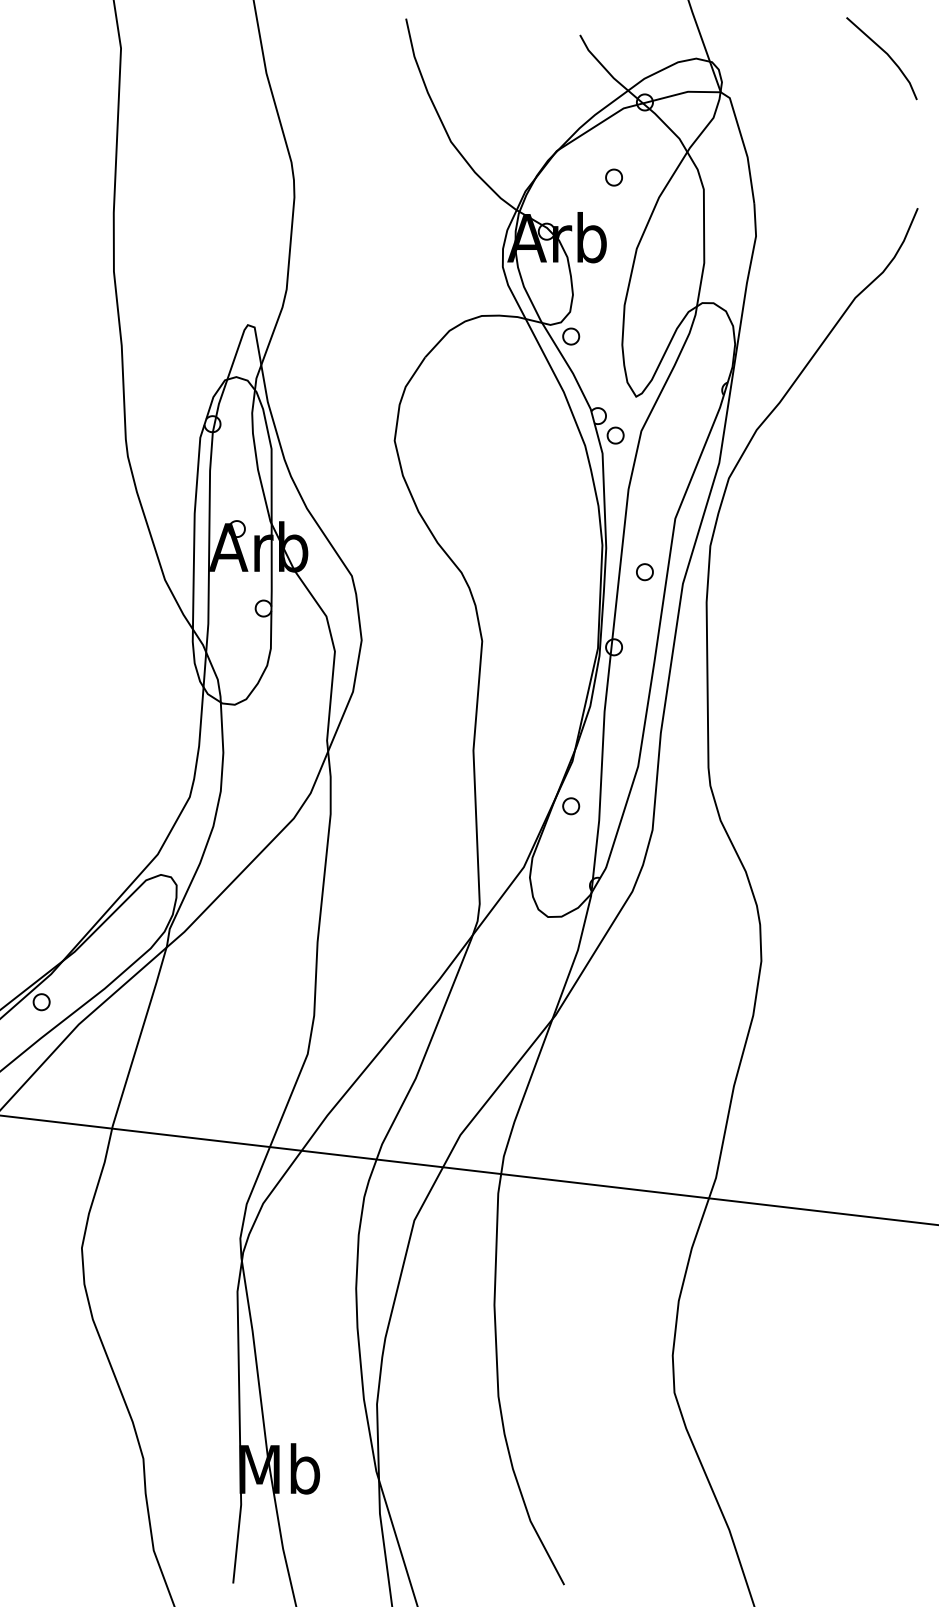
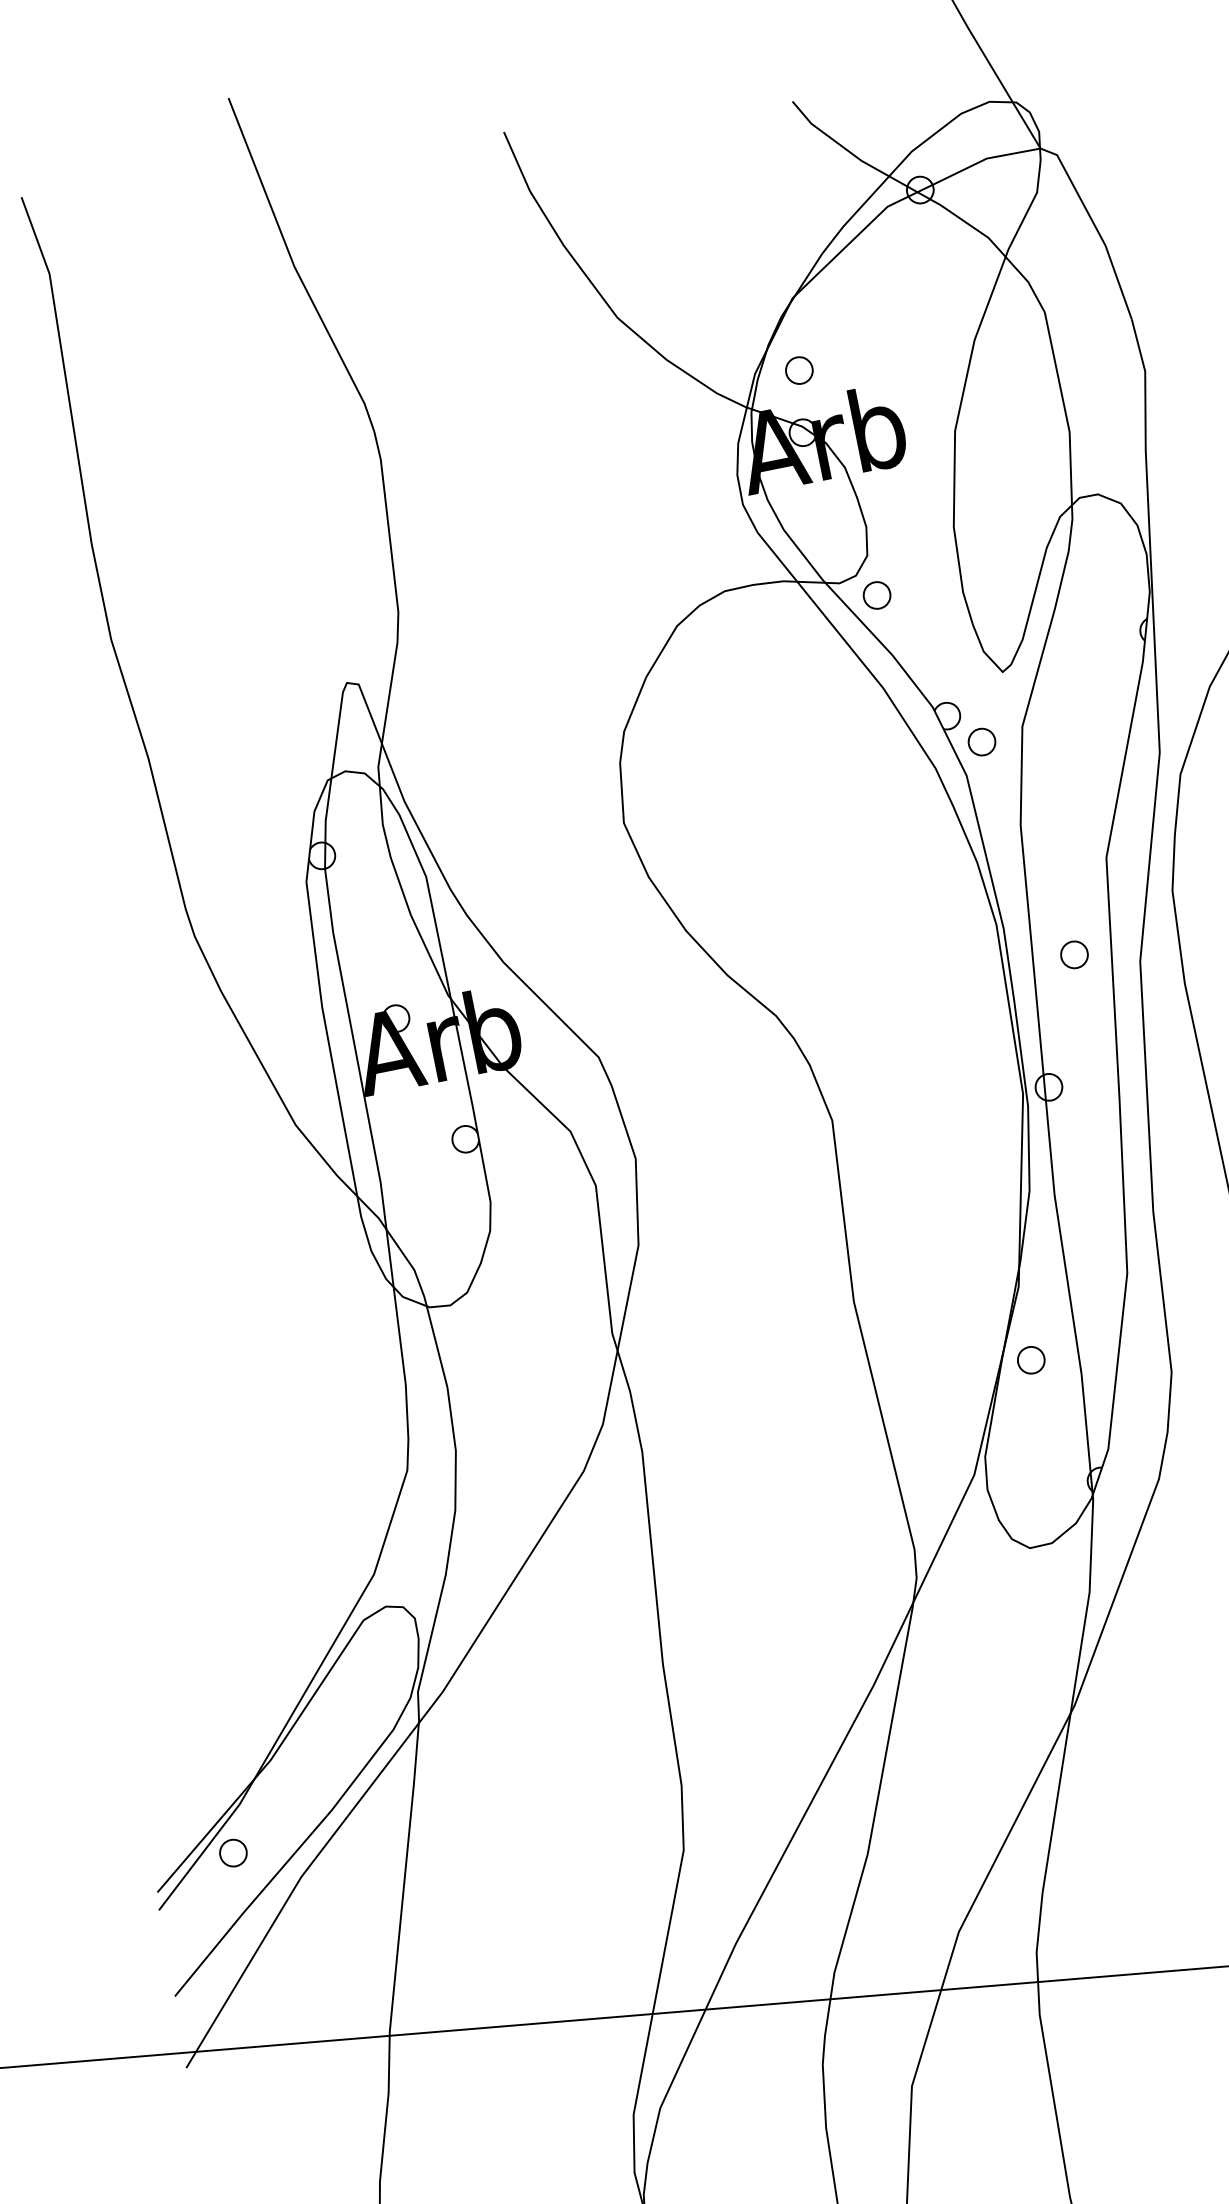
part: (613, 177) -> (798, 370), moved

